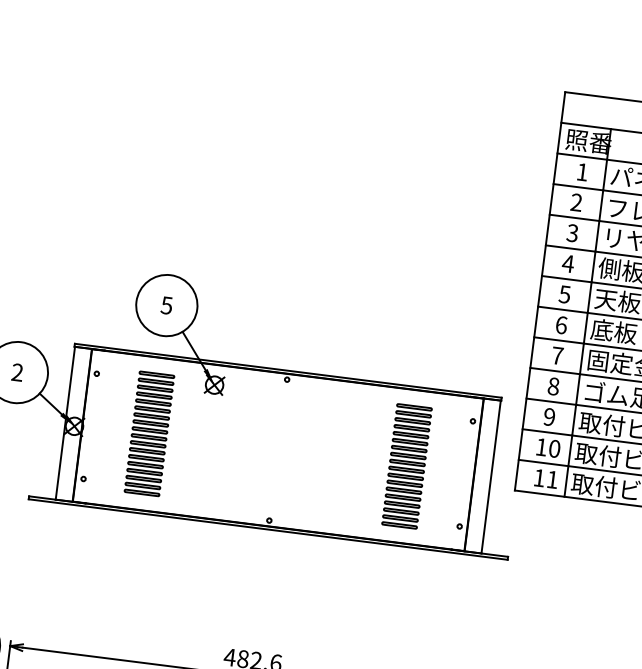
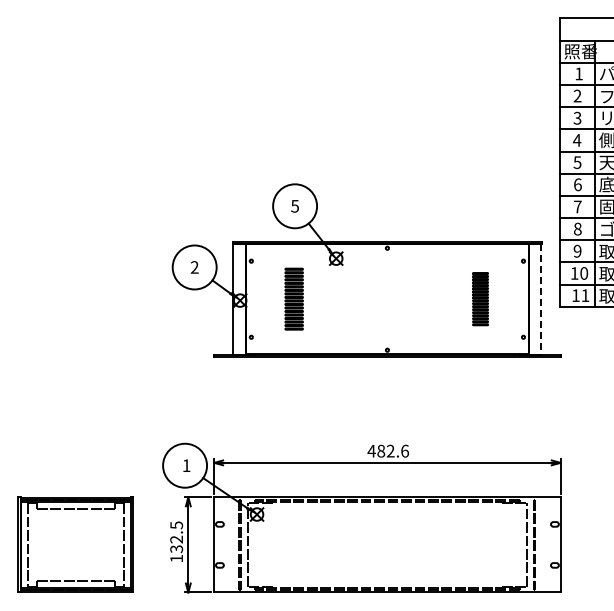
part: (148, 432) -> (293, 298), size x0.7
part: (407, 465) -> (480, 298), size x0.6
line: (491, 477) -> (541, 299), solid -> dashed

